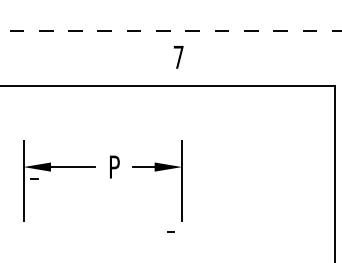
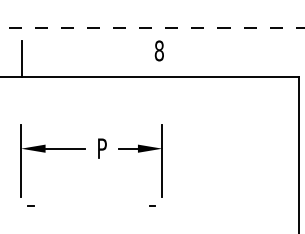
text: (177, 56) -> (158, 50), 7 -> 8
line: (23, 65) -> (21, 58), added
line: (34, 178) -> (30, 205), moved

